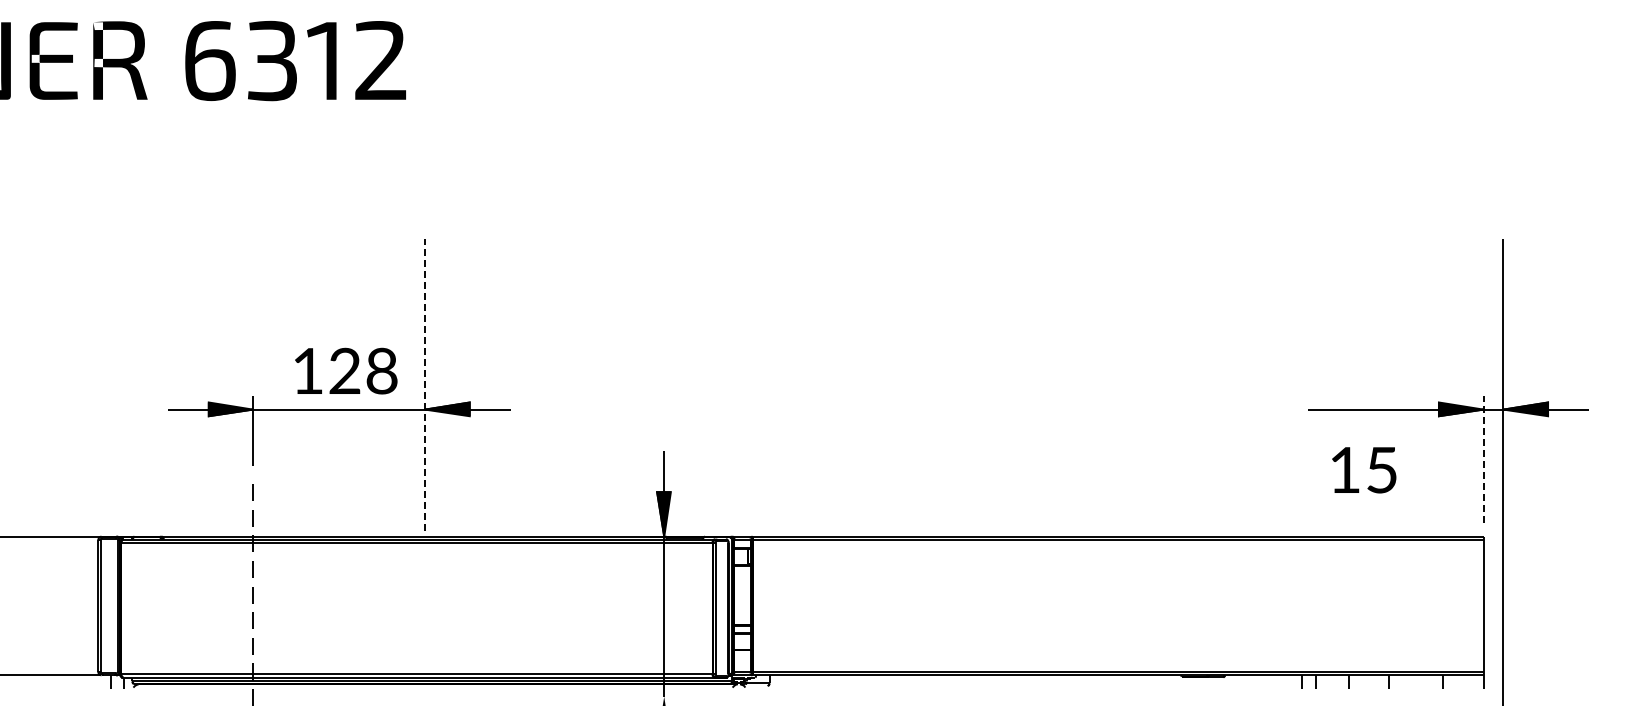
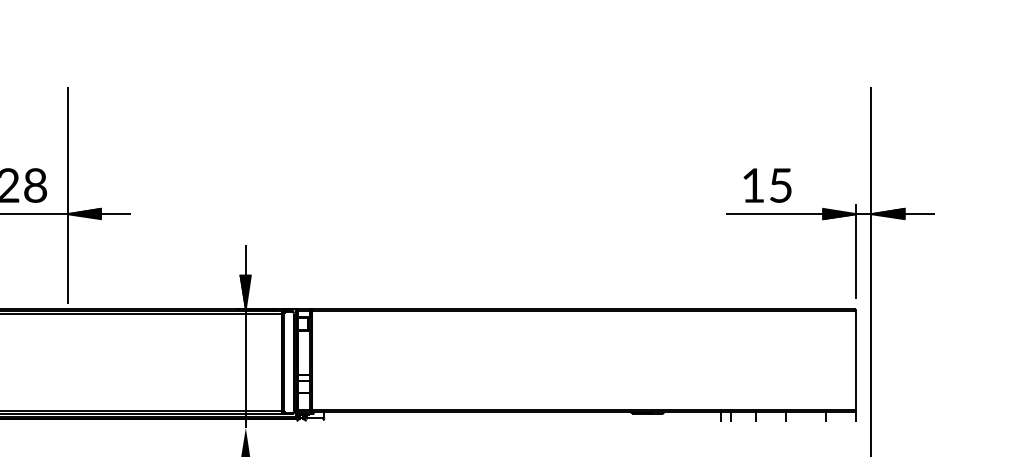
line: (425, 384) -> (67, 195), dashed -> solid
line: (1483, 459) -> (856, 251), dashed -> solid
text: (1364, 470) -> (767, 185), moved

